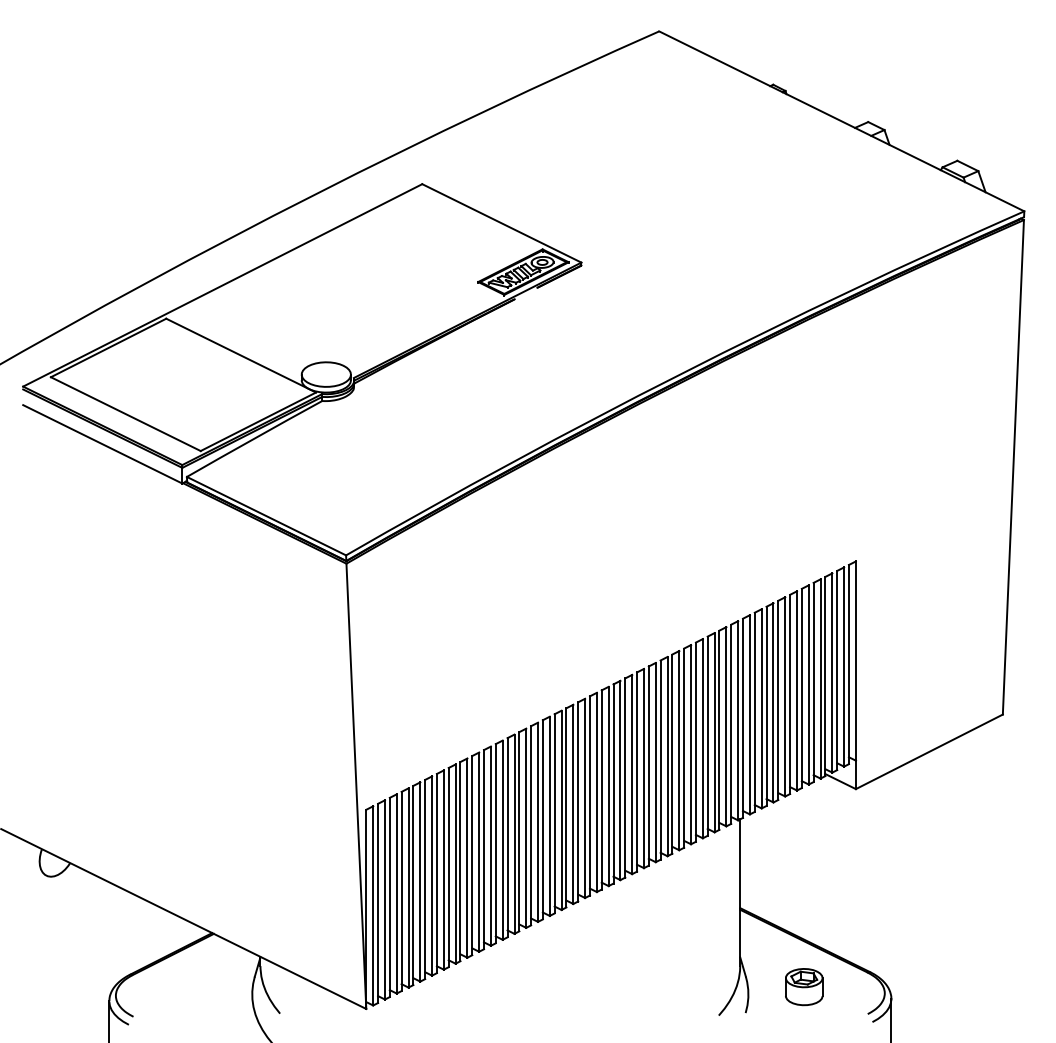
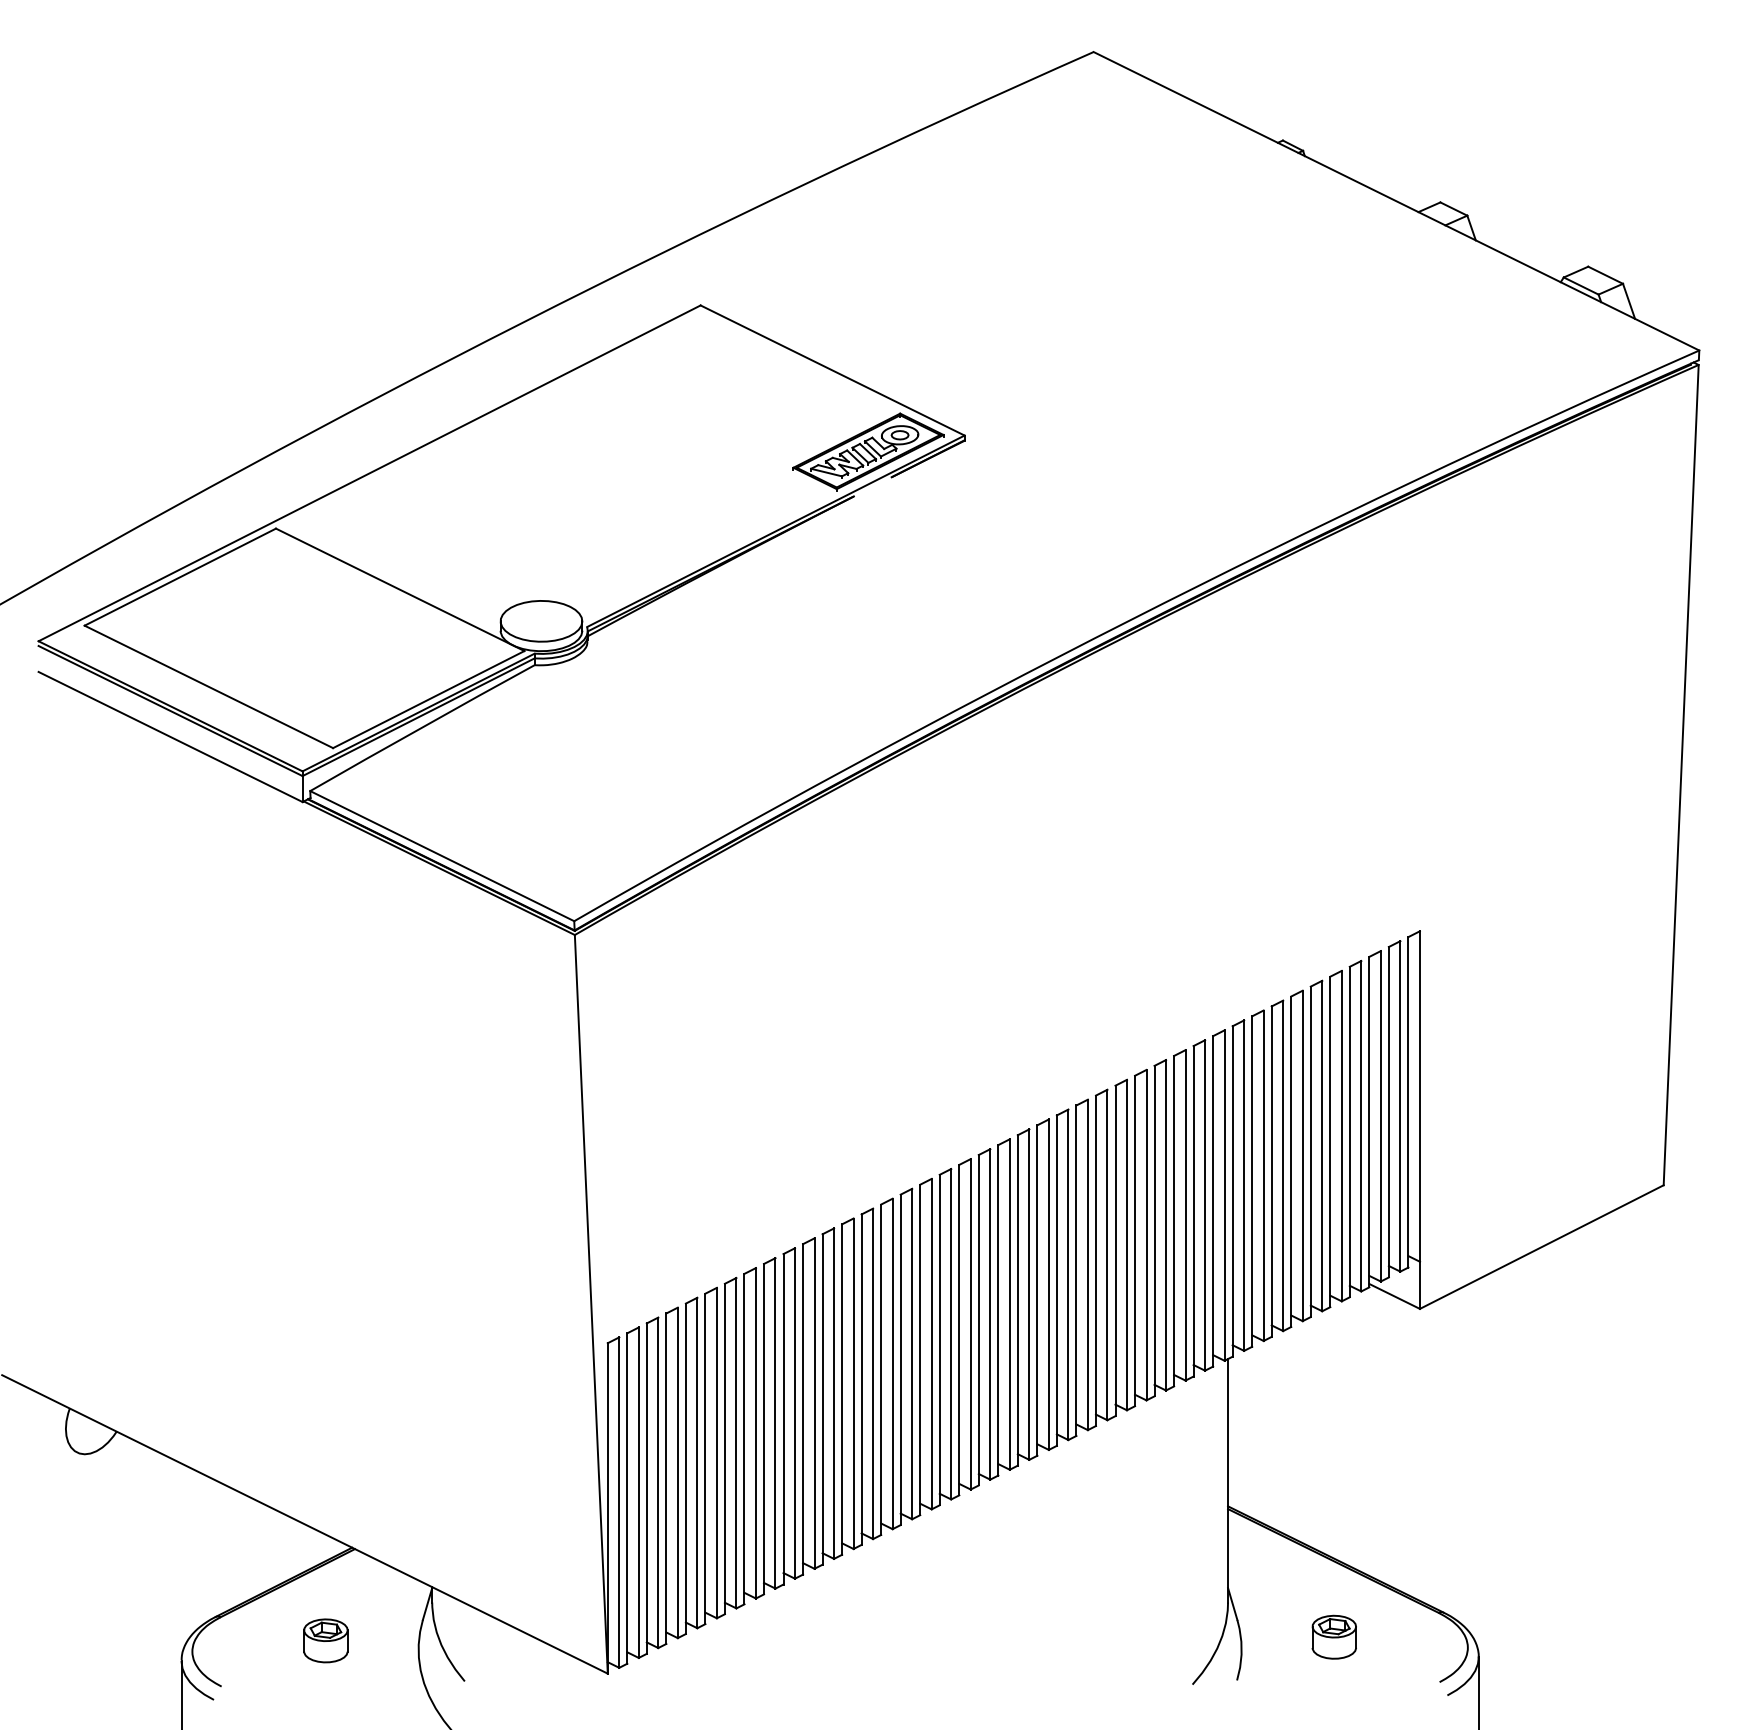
part: (804, 986) -> (1334, 1636), size x0.71
part: (196, 989) -> (326, 1641), added

